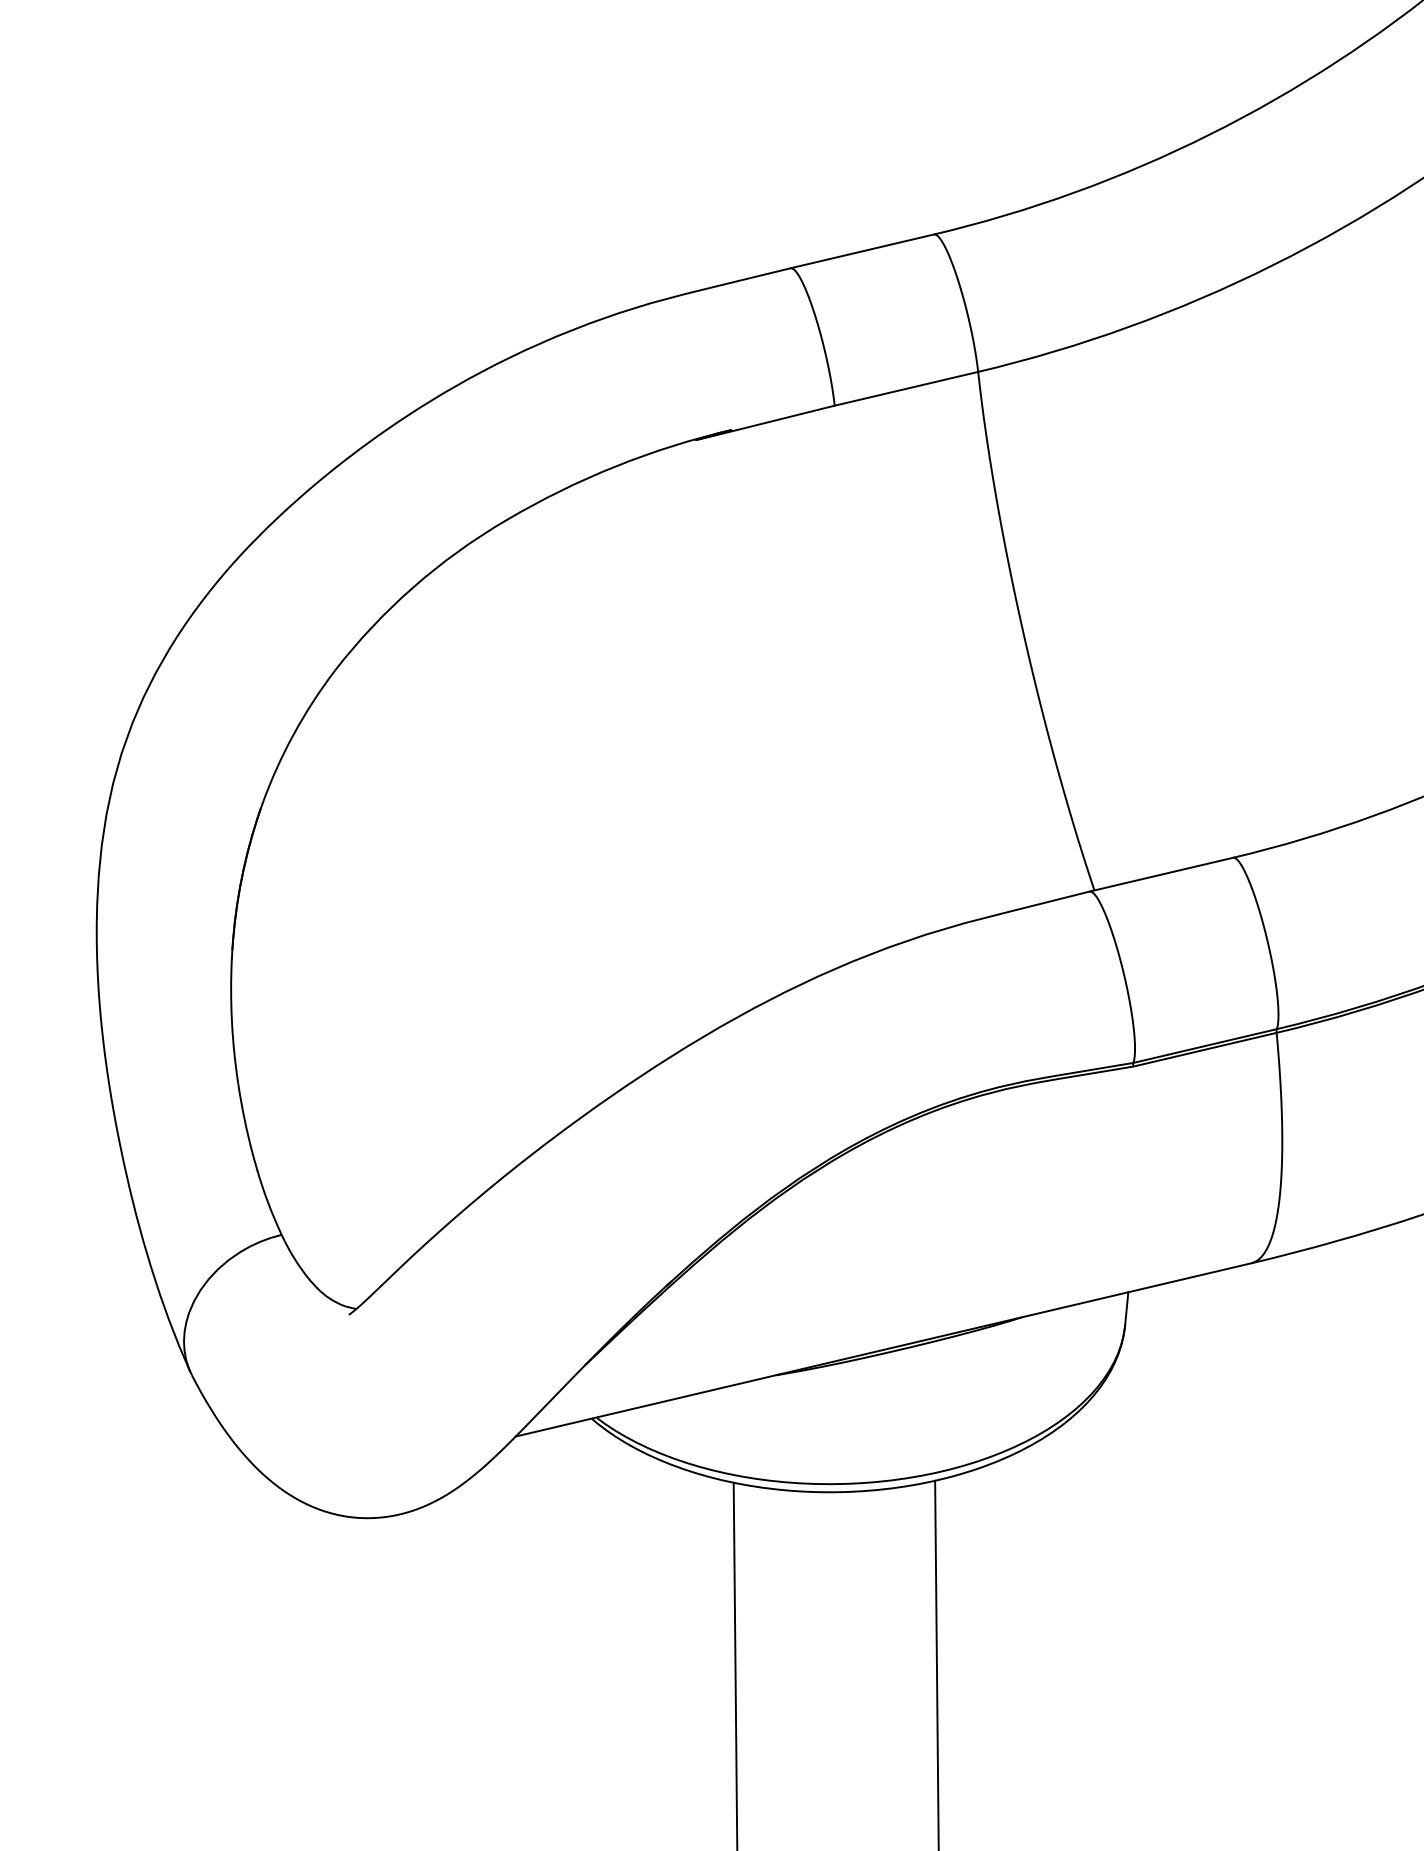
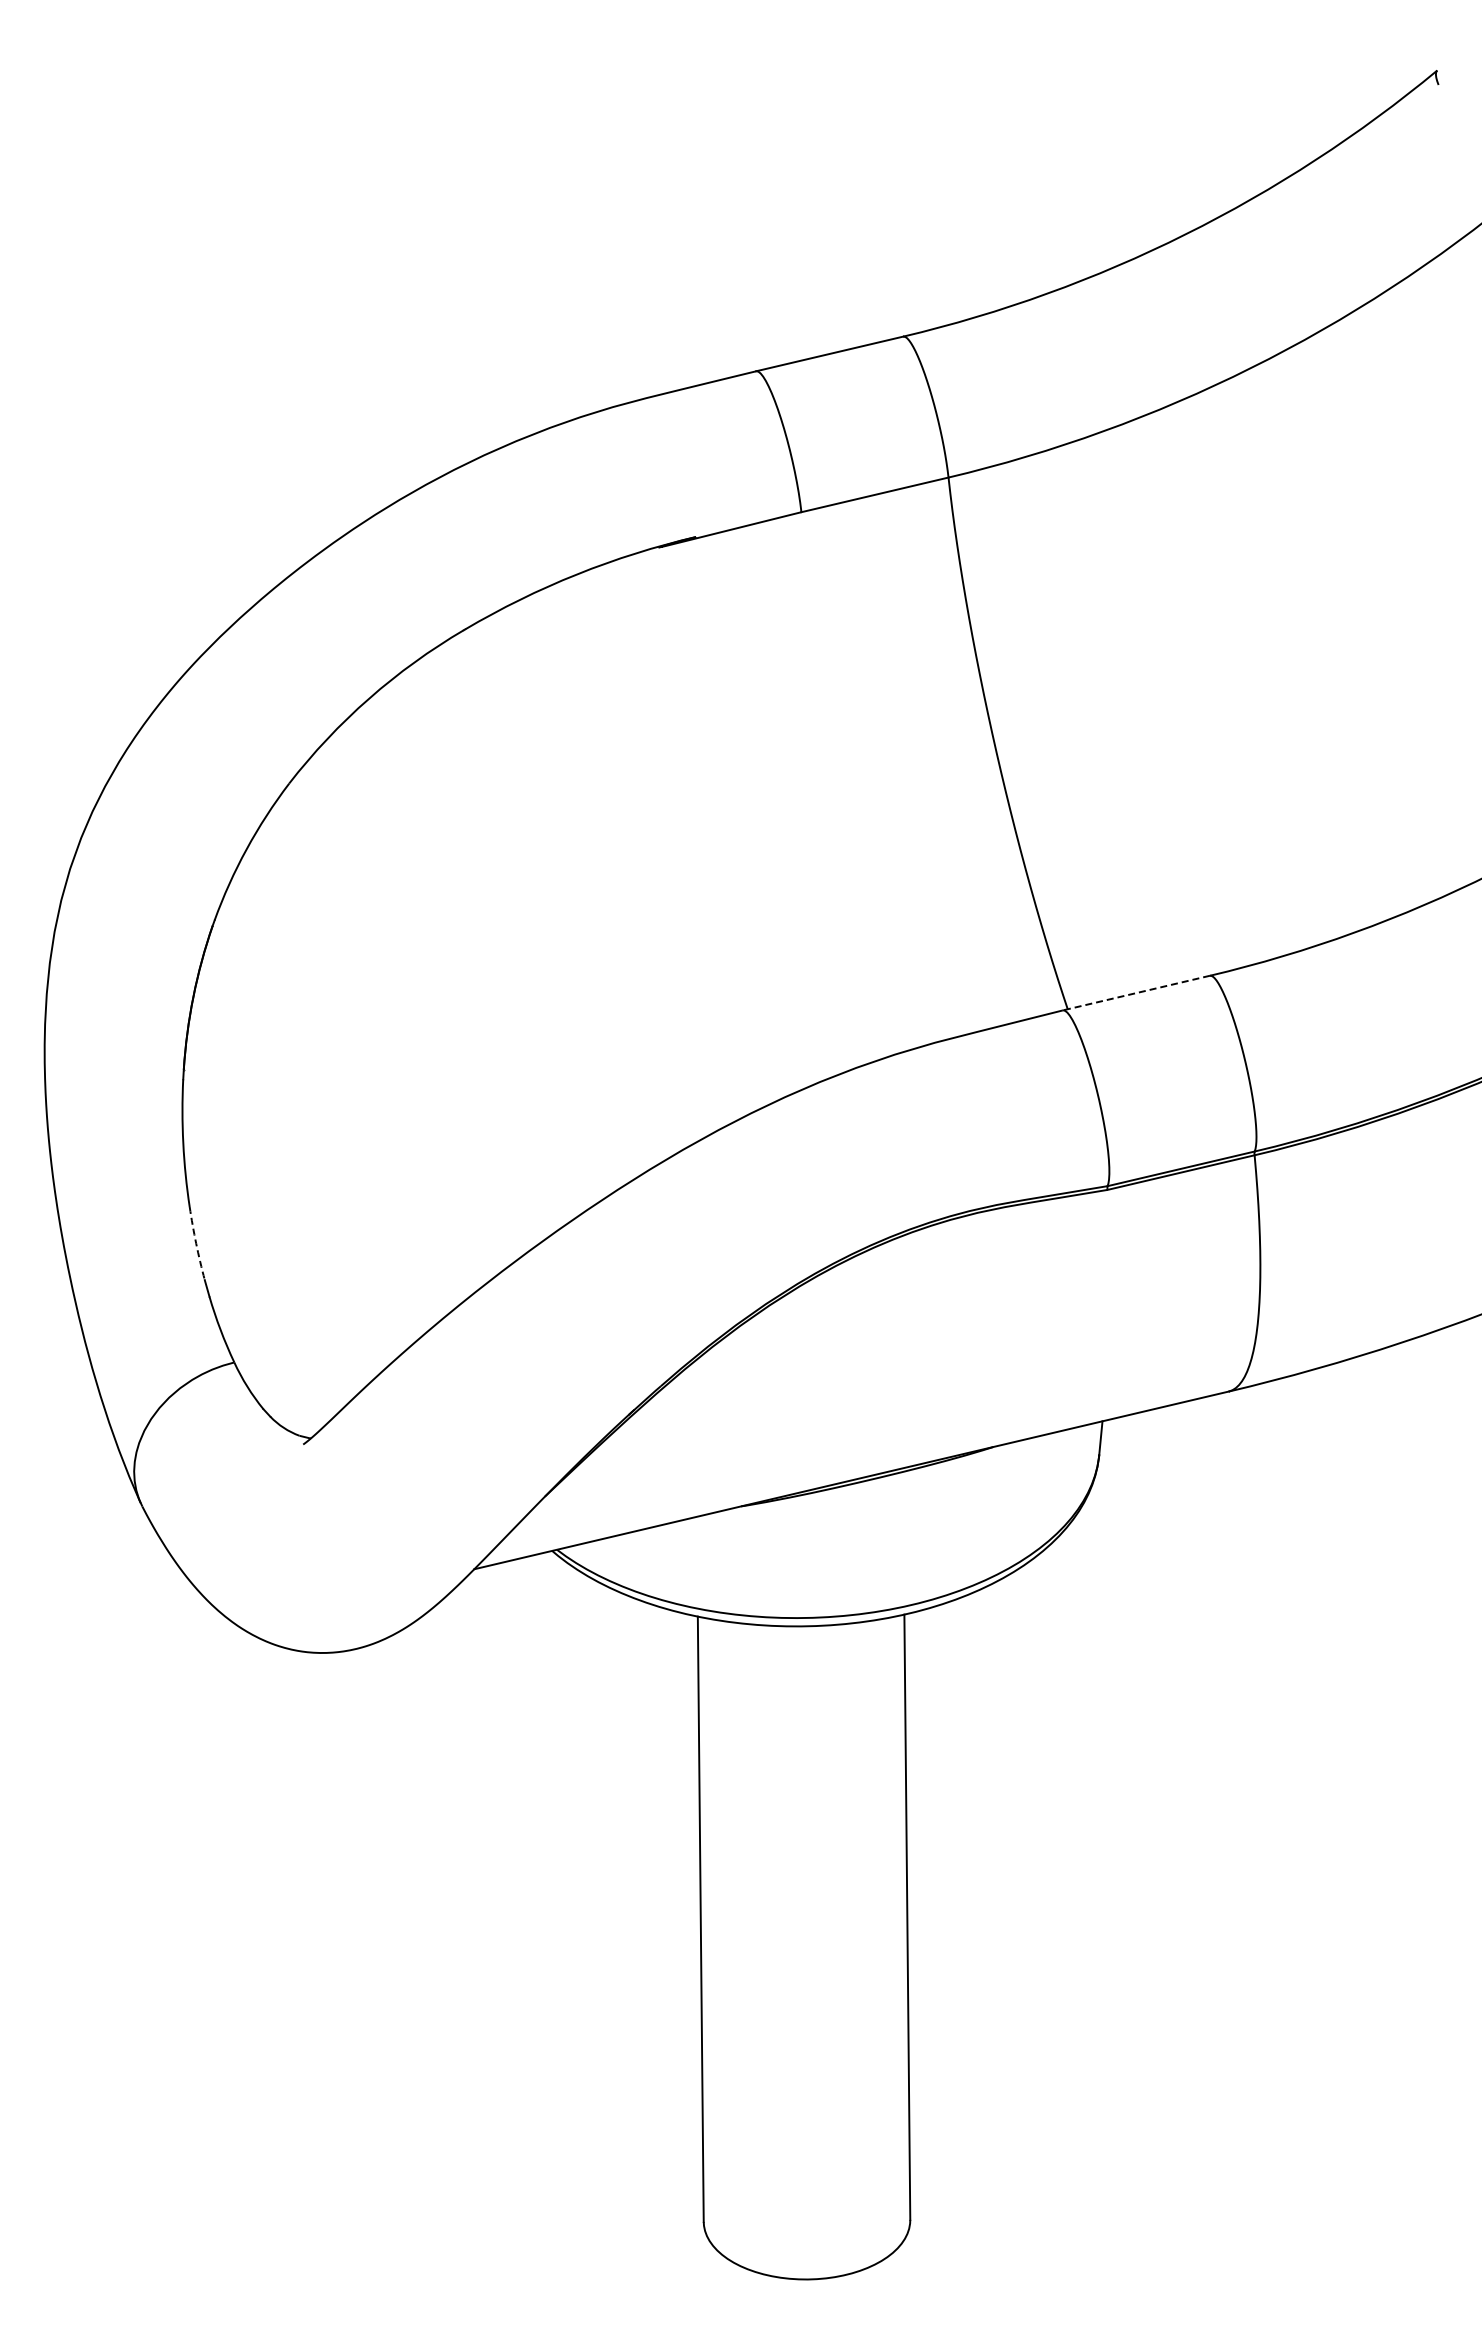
line: (1161, 875) -> (1136, 993), solid -> dashed
arc: (244, 1118) -> (196, 1243), solid -> dashed

